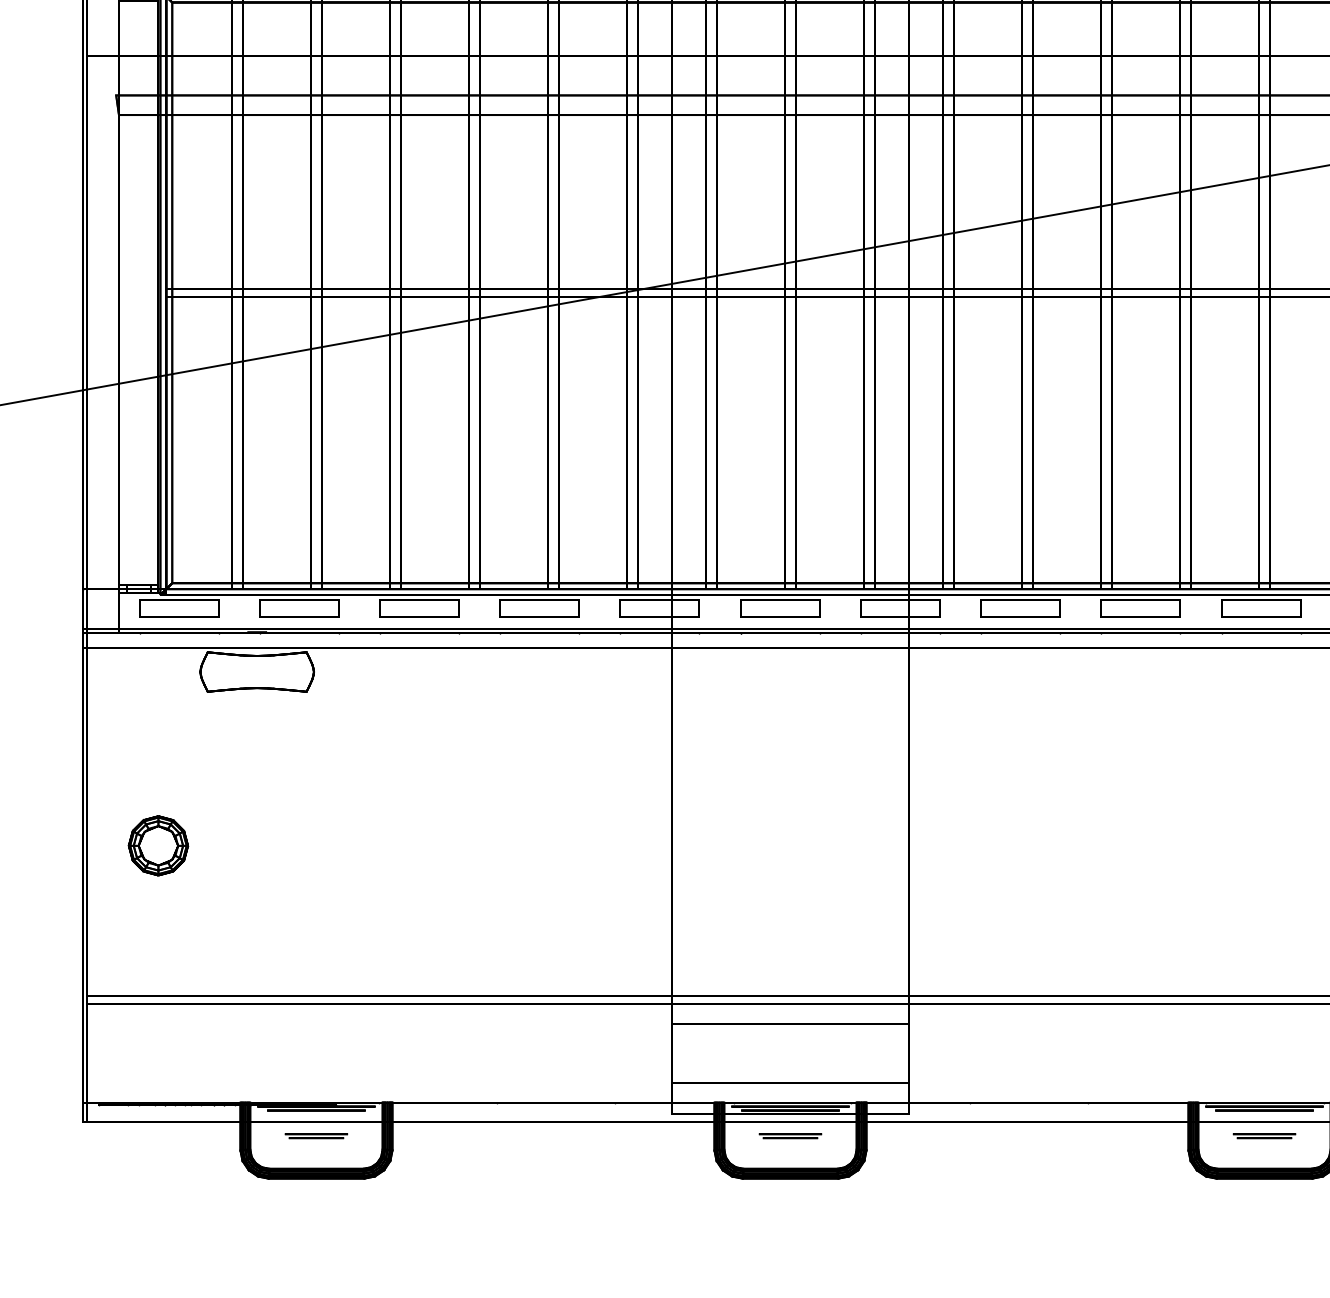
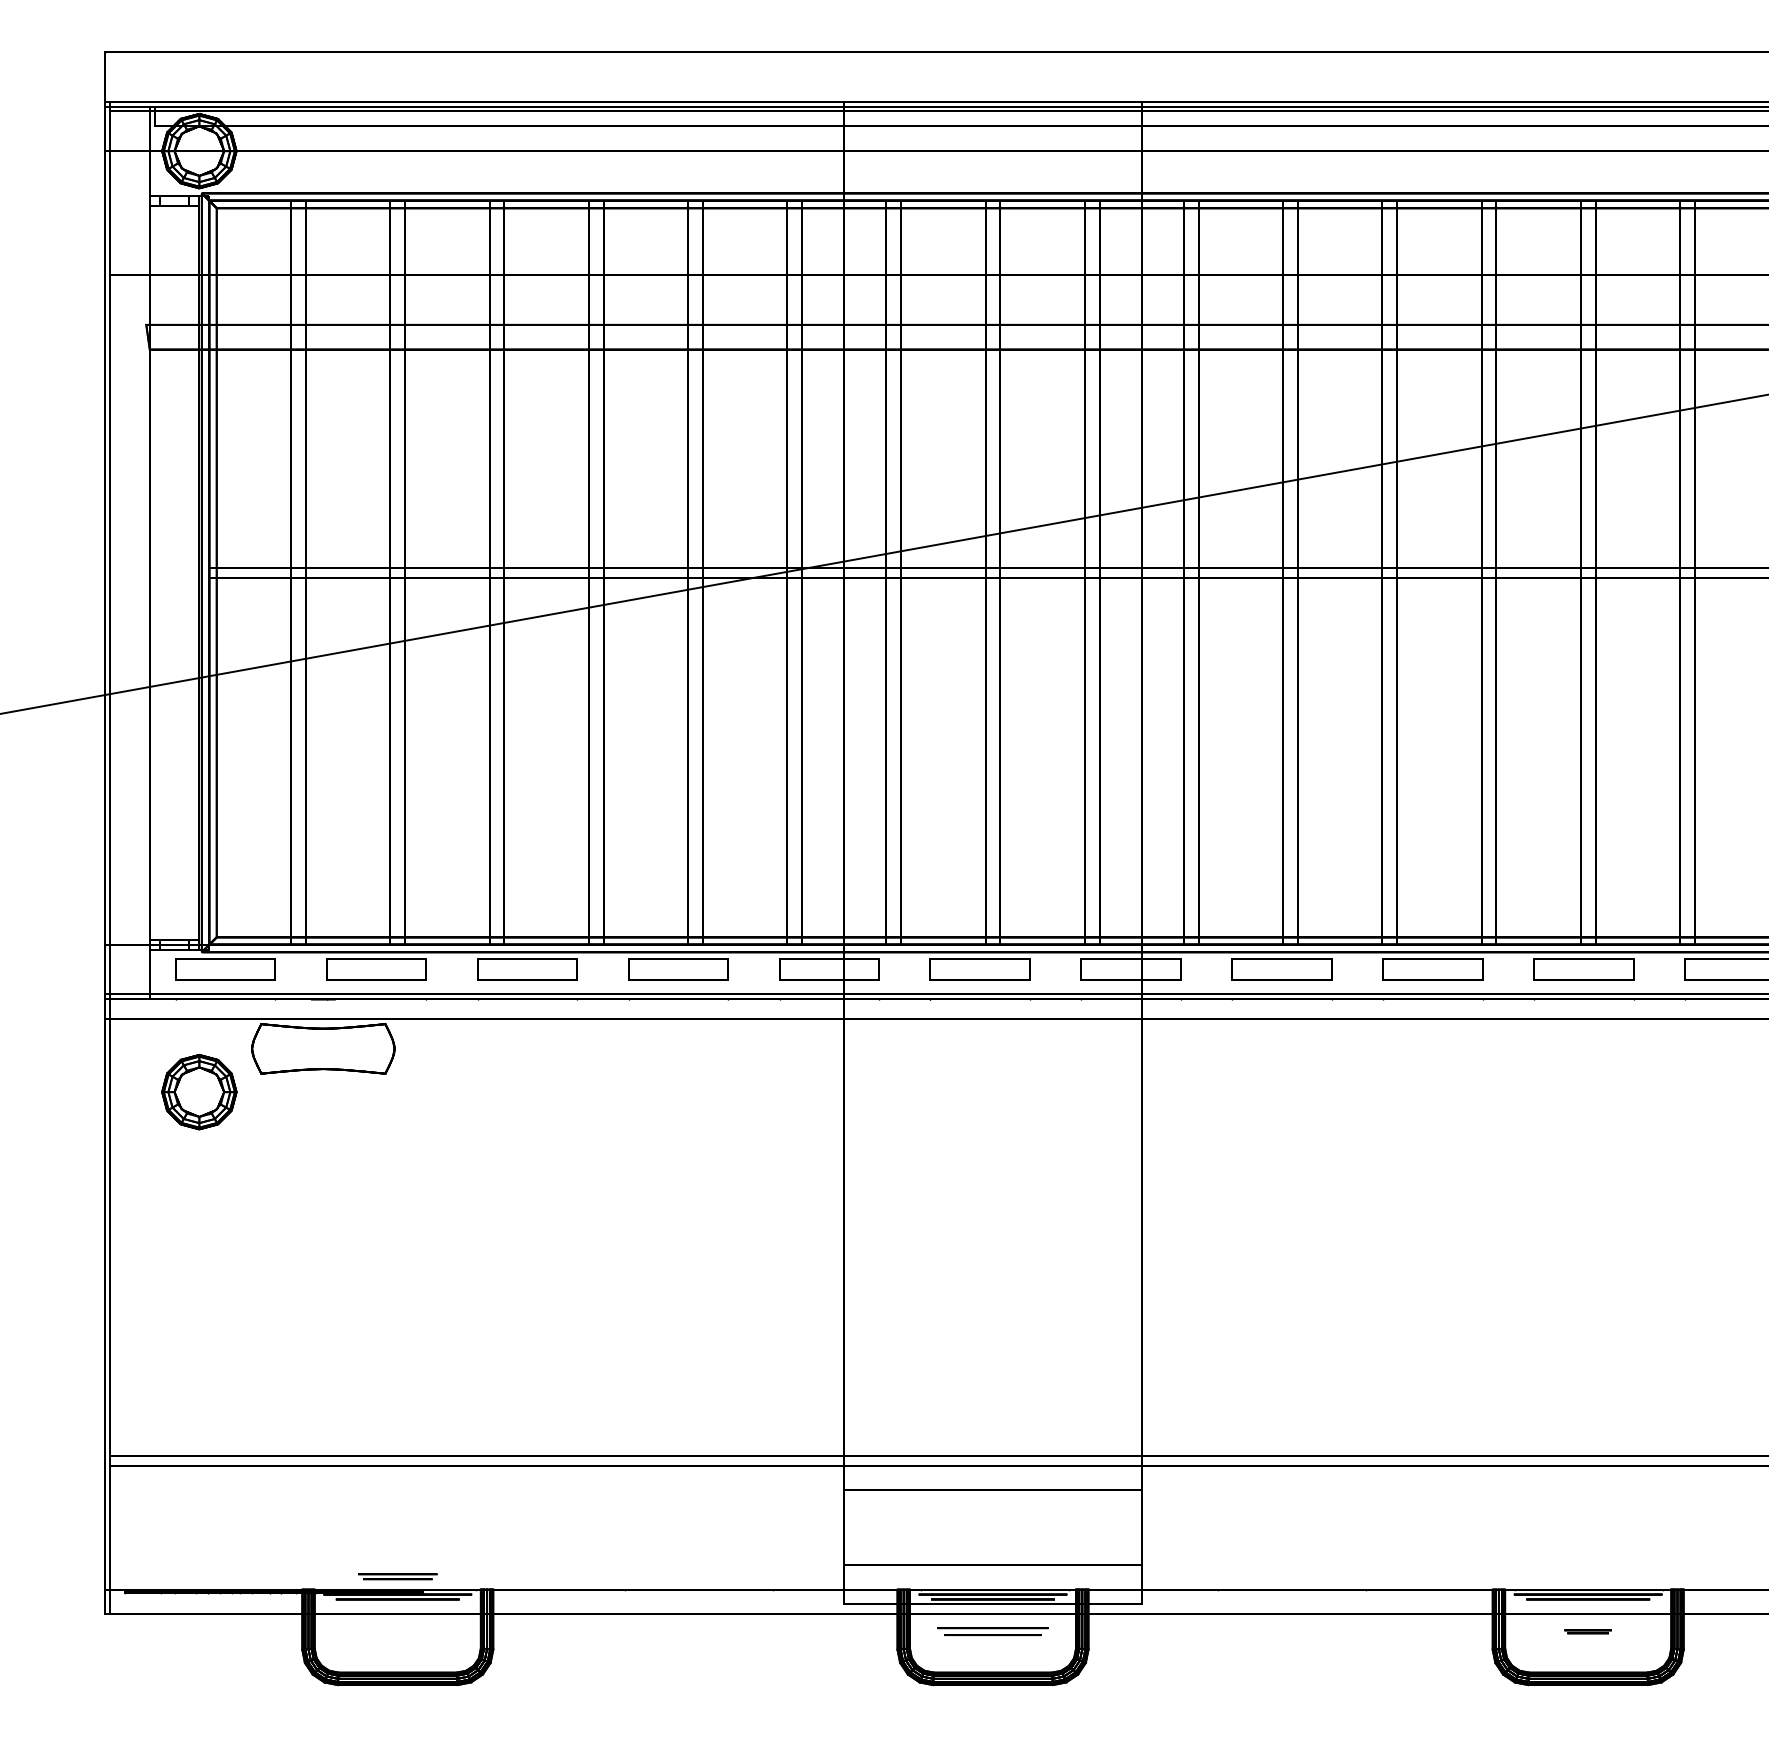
part: (158, 846) -> (199, 1092), moved
part: (316, 1136) -> (397, 1576), moved
part: (790, 1136) -> (992, 1631), size x1.4
part: (1263, 1136) -> (1587, 1631), size x0.6

